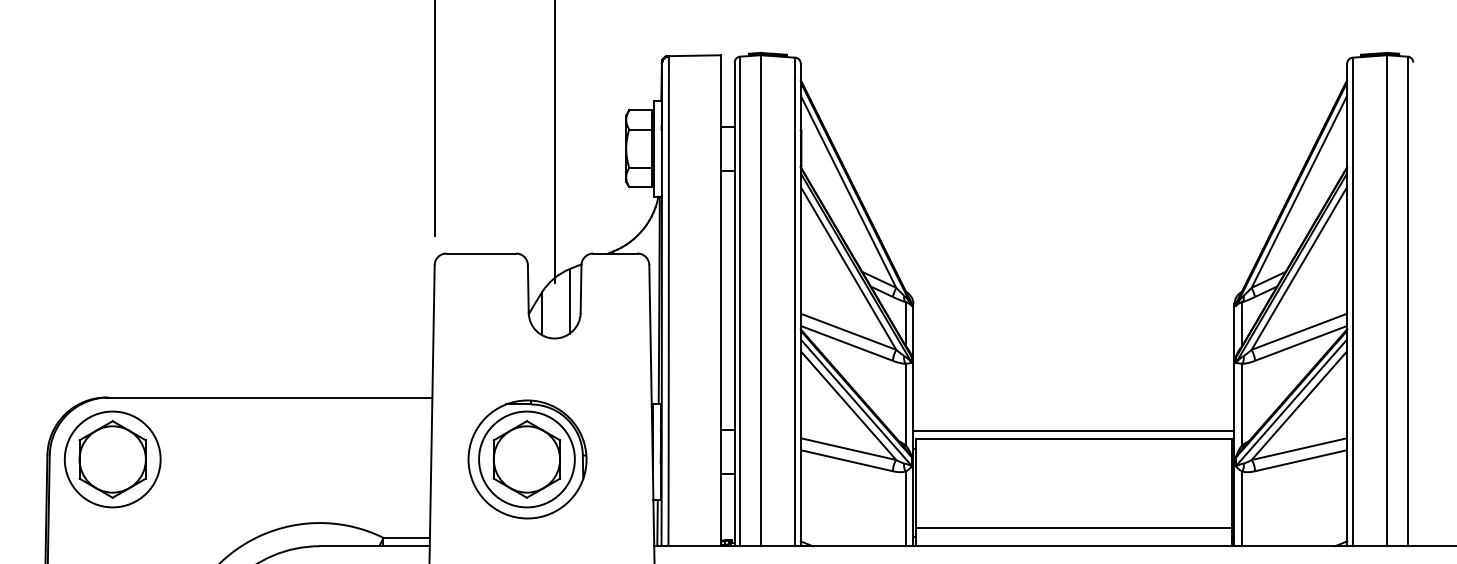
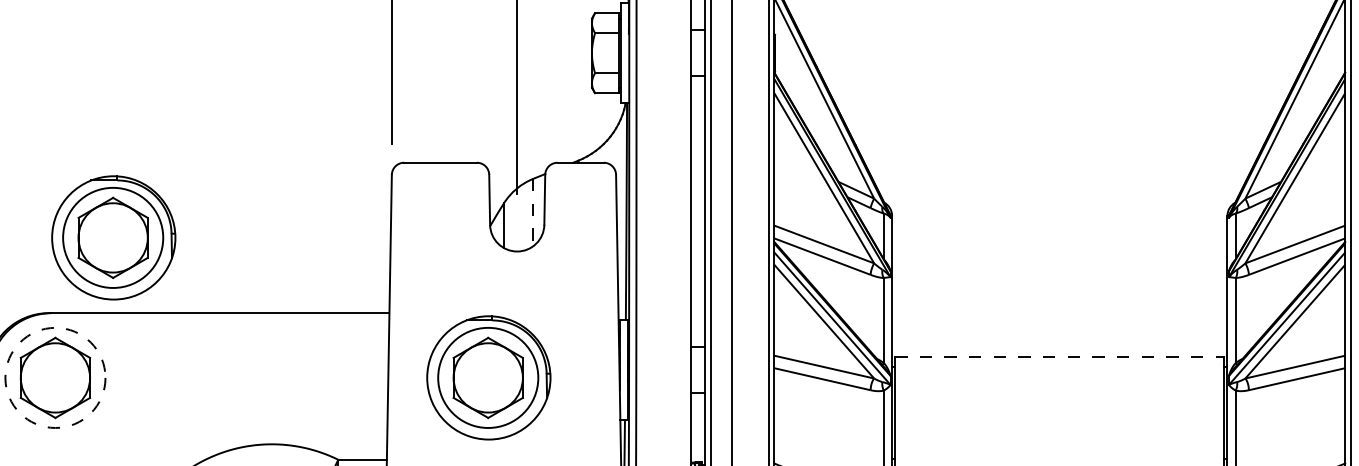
line: (569, 301) -> (532, 212), solid -> dashed
part: (168, 325) -> (113, 237), added
line: (1073, 430) -> (1059, 347), removed
line: (1073, 439) -> (1059, 357), solid -> dashed
circle: (112, 459) -> (55, 377), solid -> dashed
line: (1073, 527) -> (1059, 448), removed

